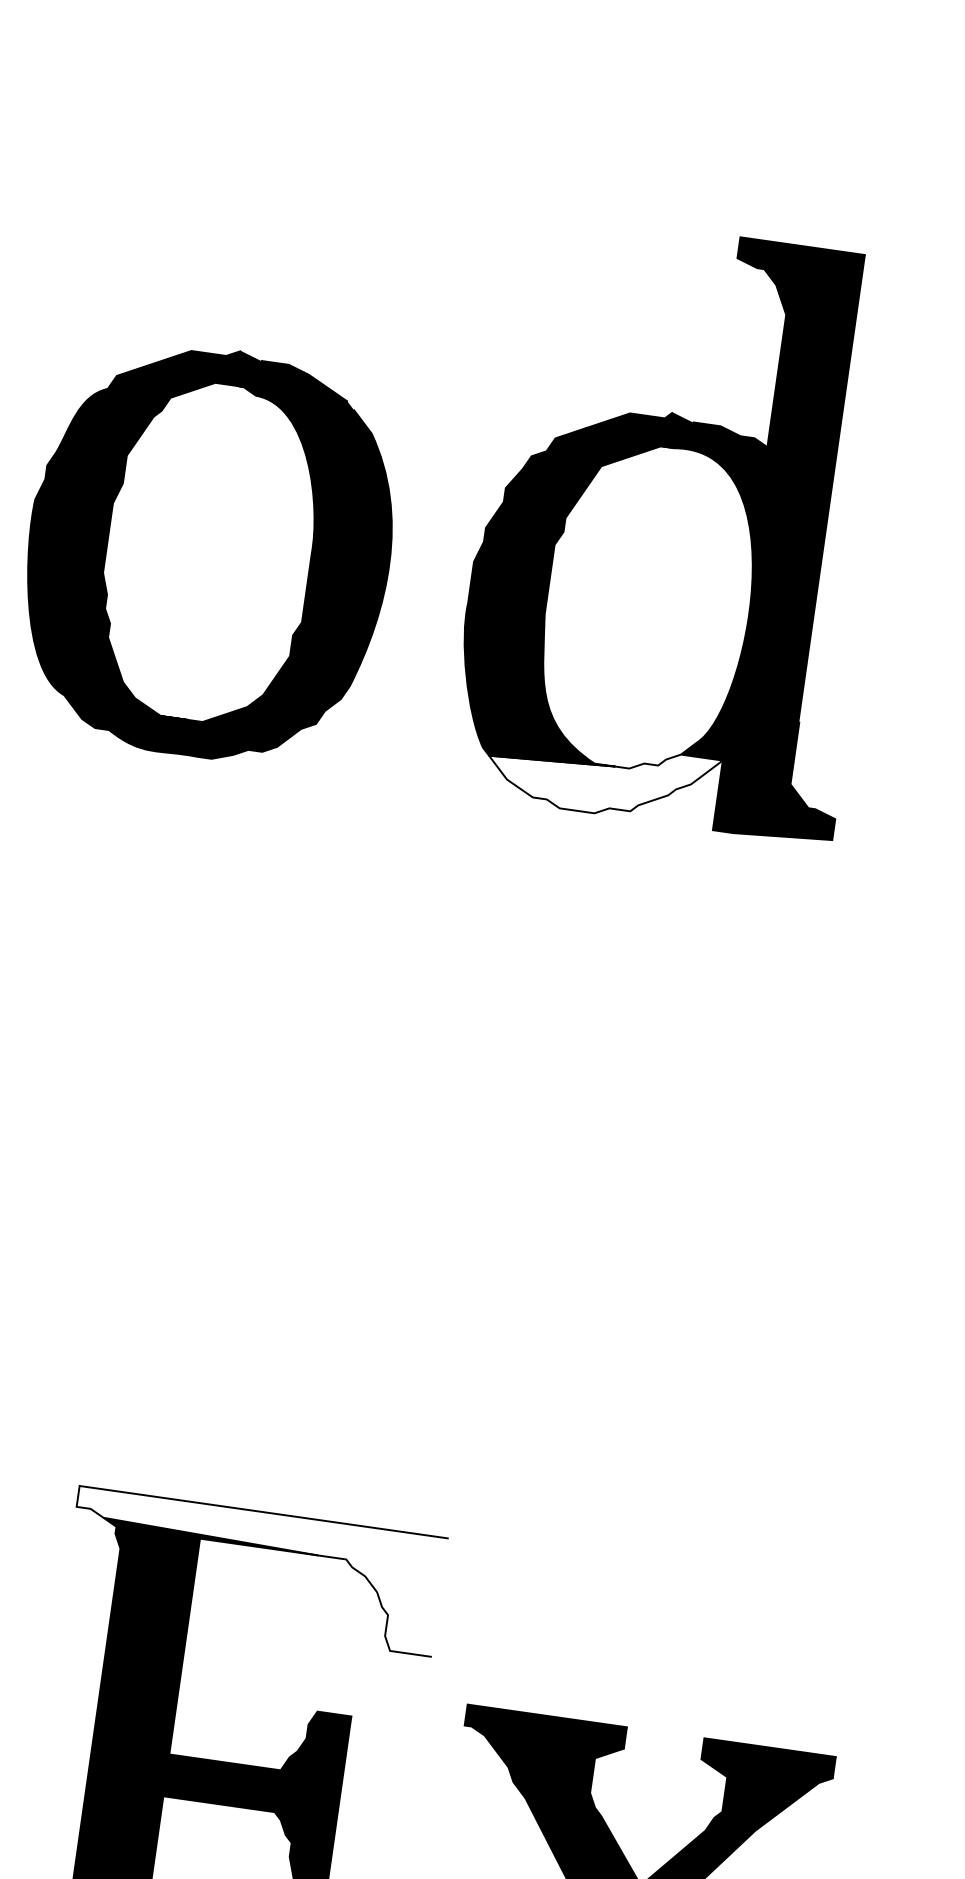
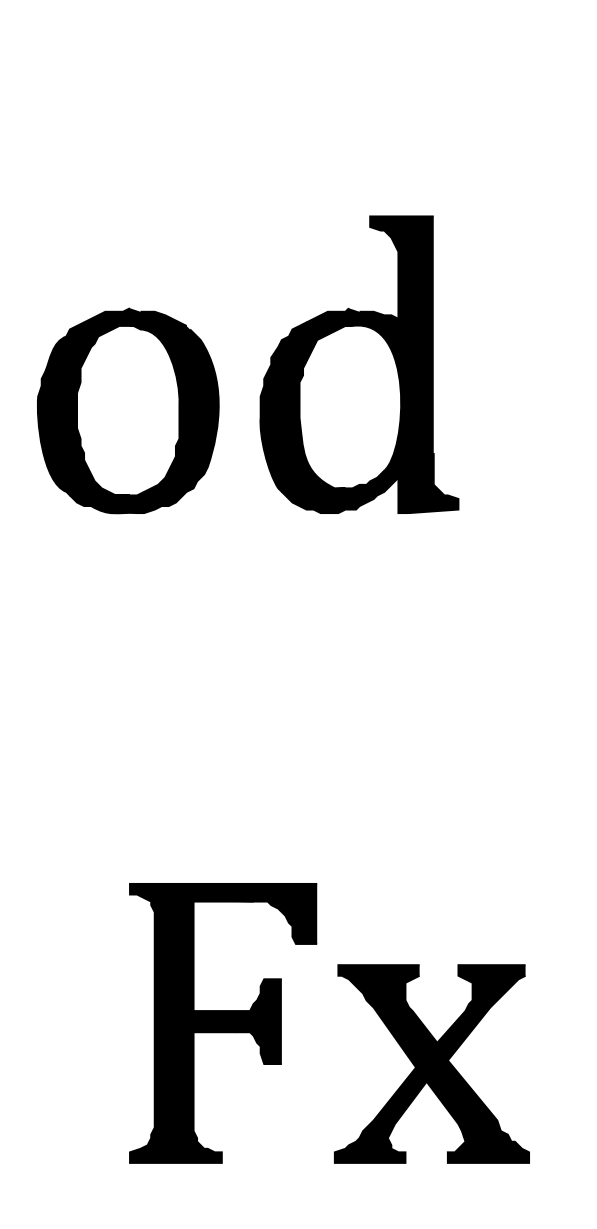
fill: (601, 778) -> (339, 495), added
fill: (255, 1570) -> (223, 913), added

